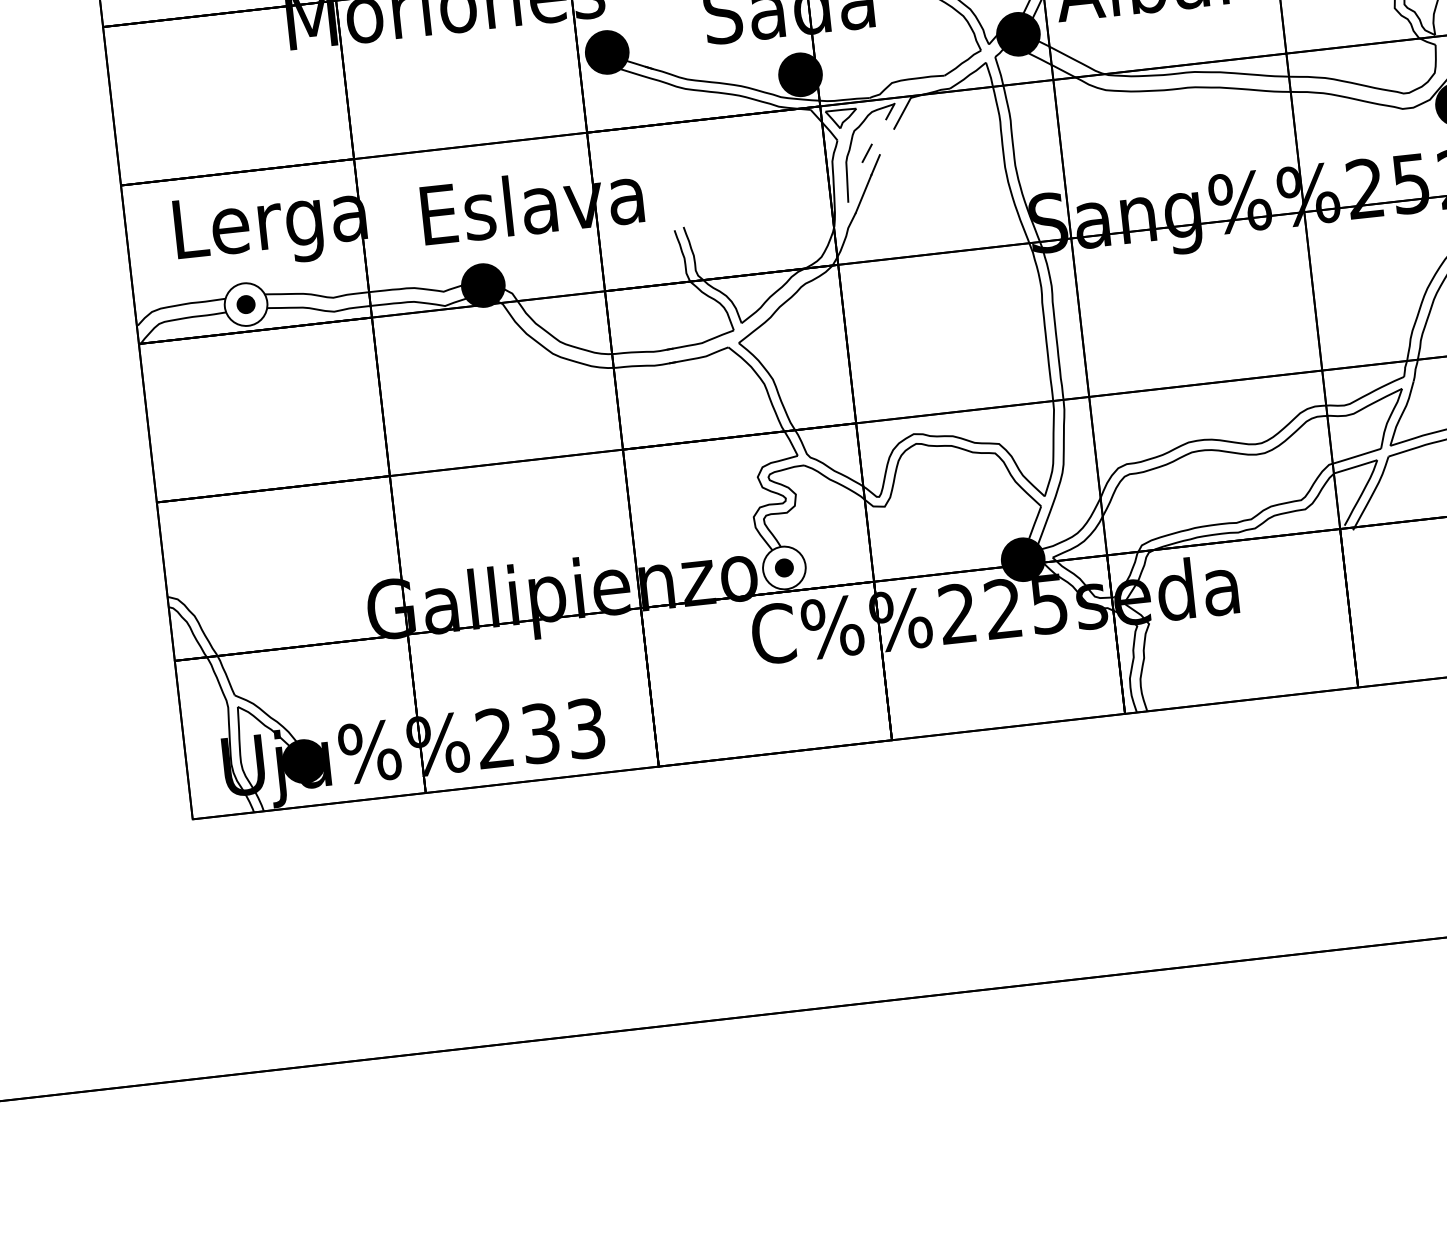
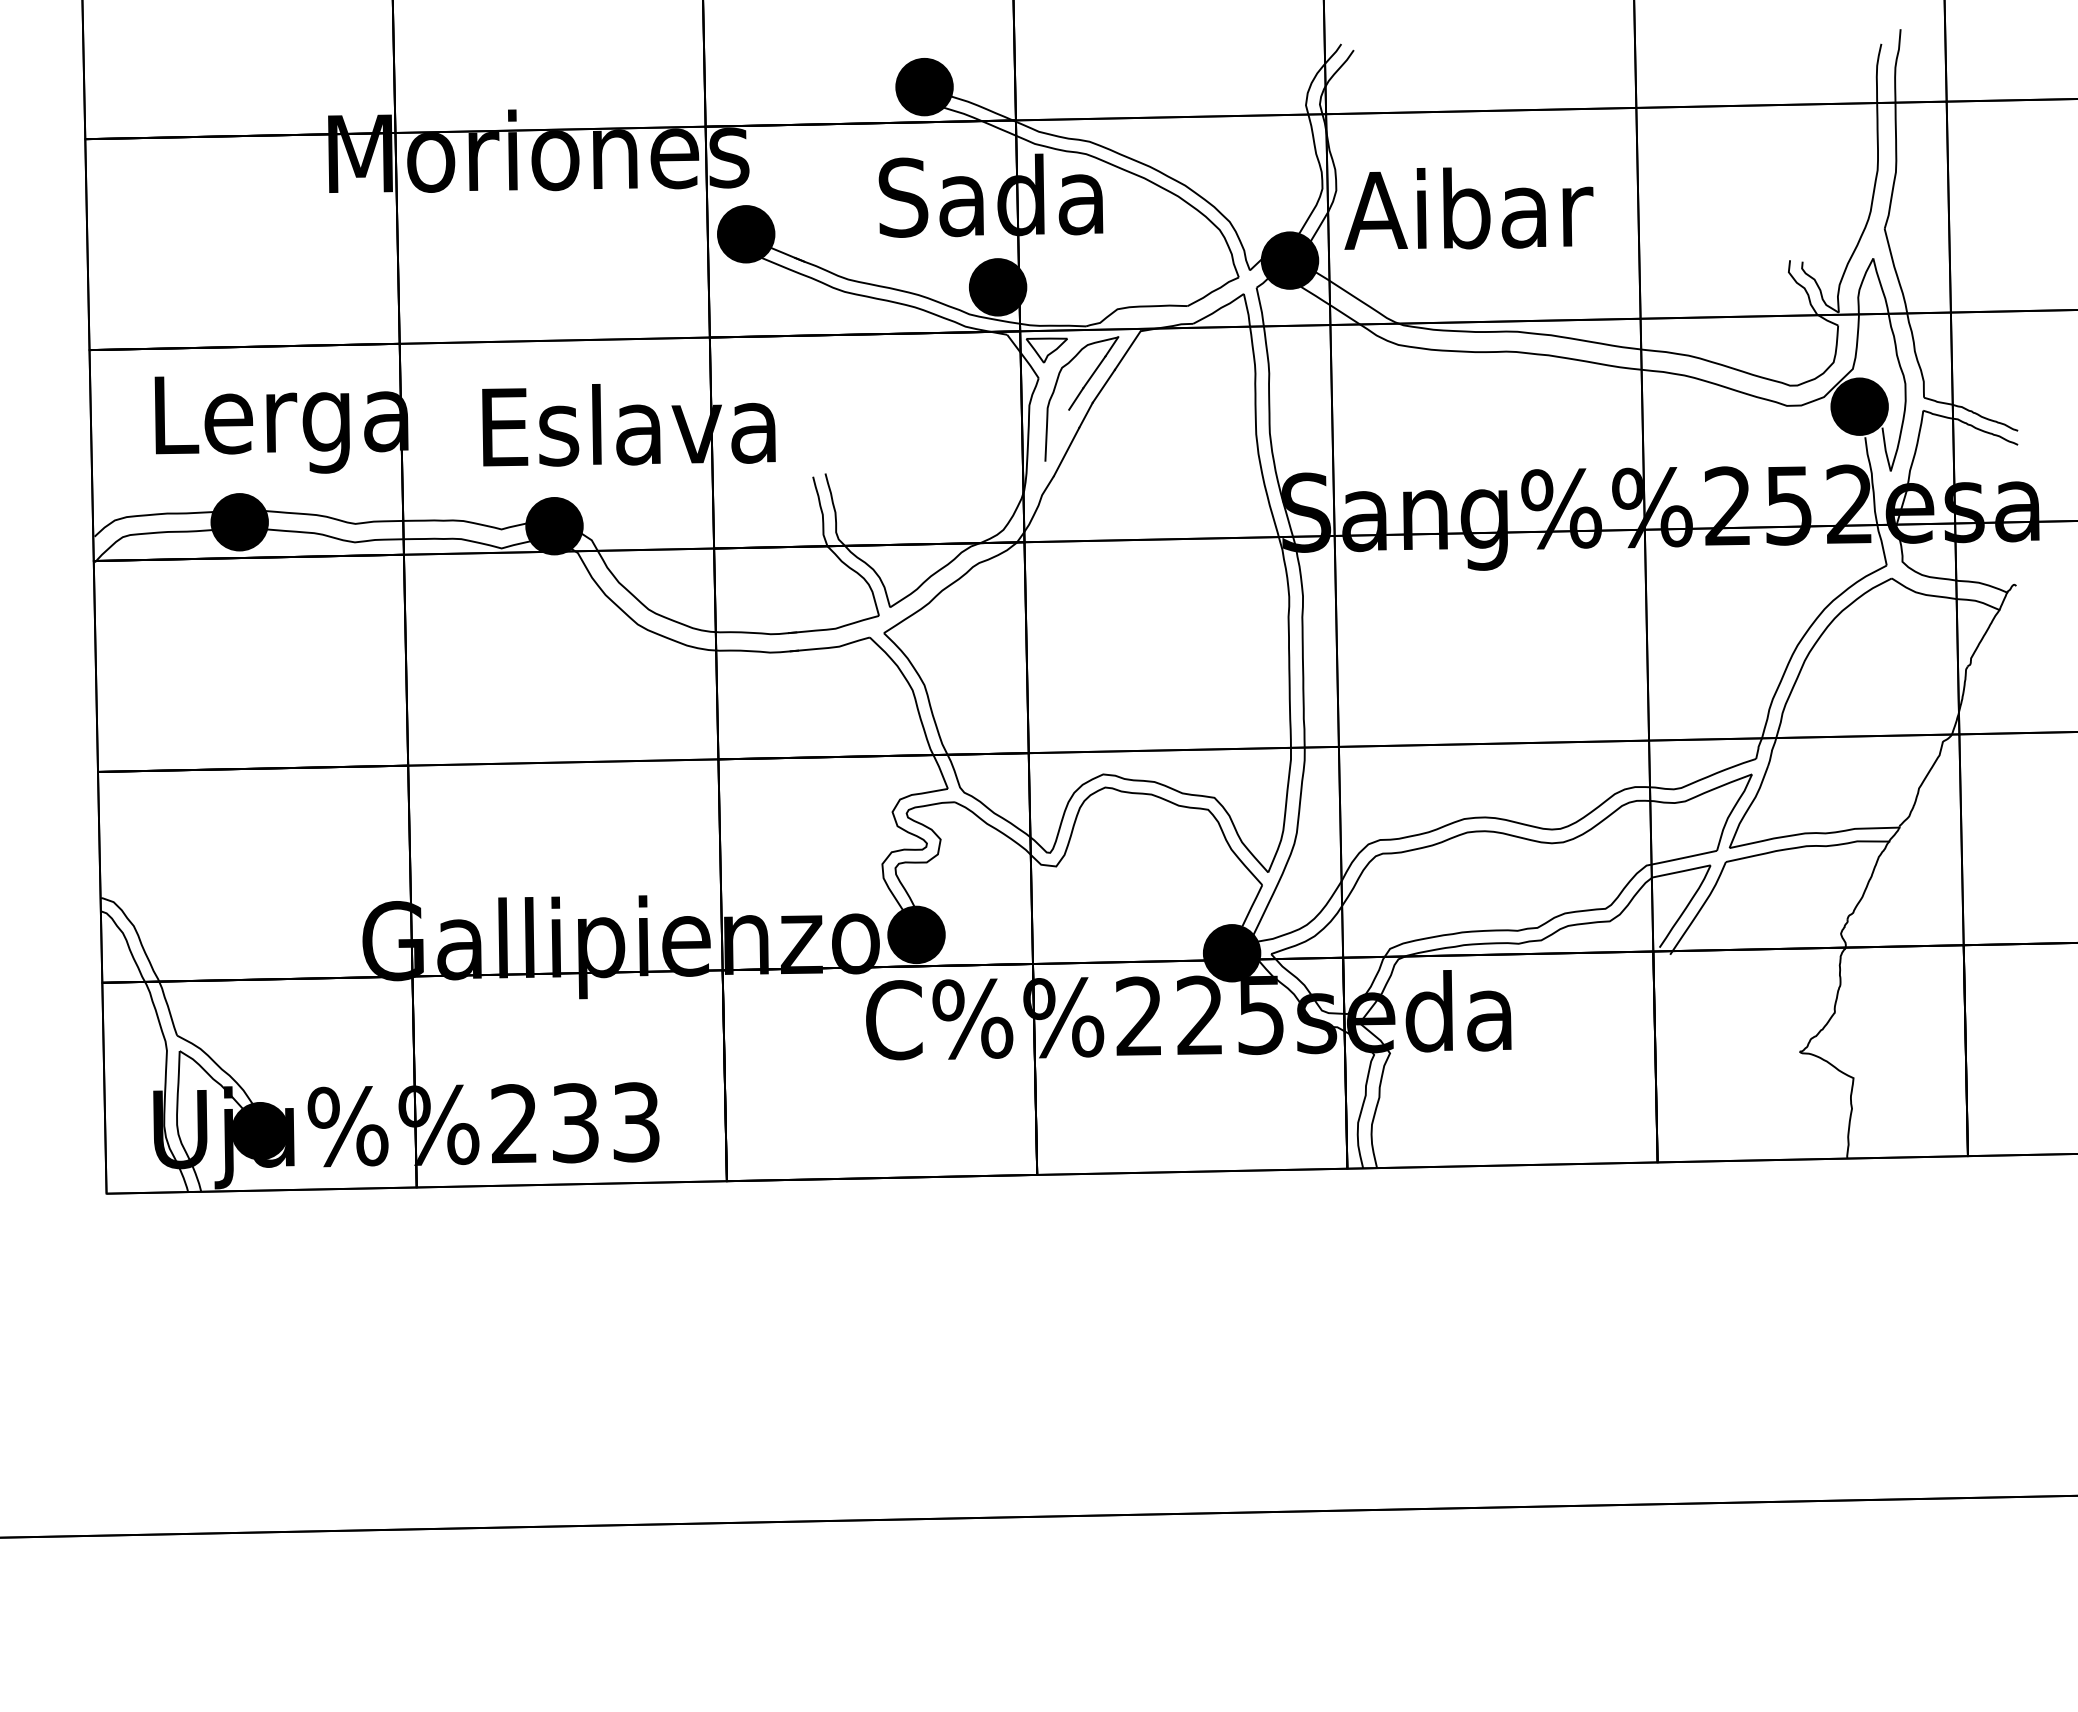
line: (879, 132) -> (1094, 372), added
line: (886, 141) -> (1103, 385), added
fill: (245, 304) -> (239, 522), added
fill: (784, 567) -> (916, 934), added

